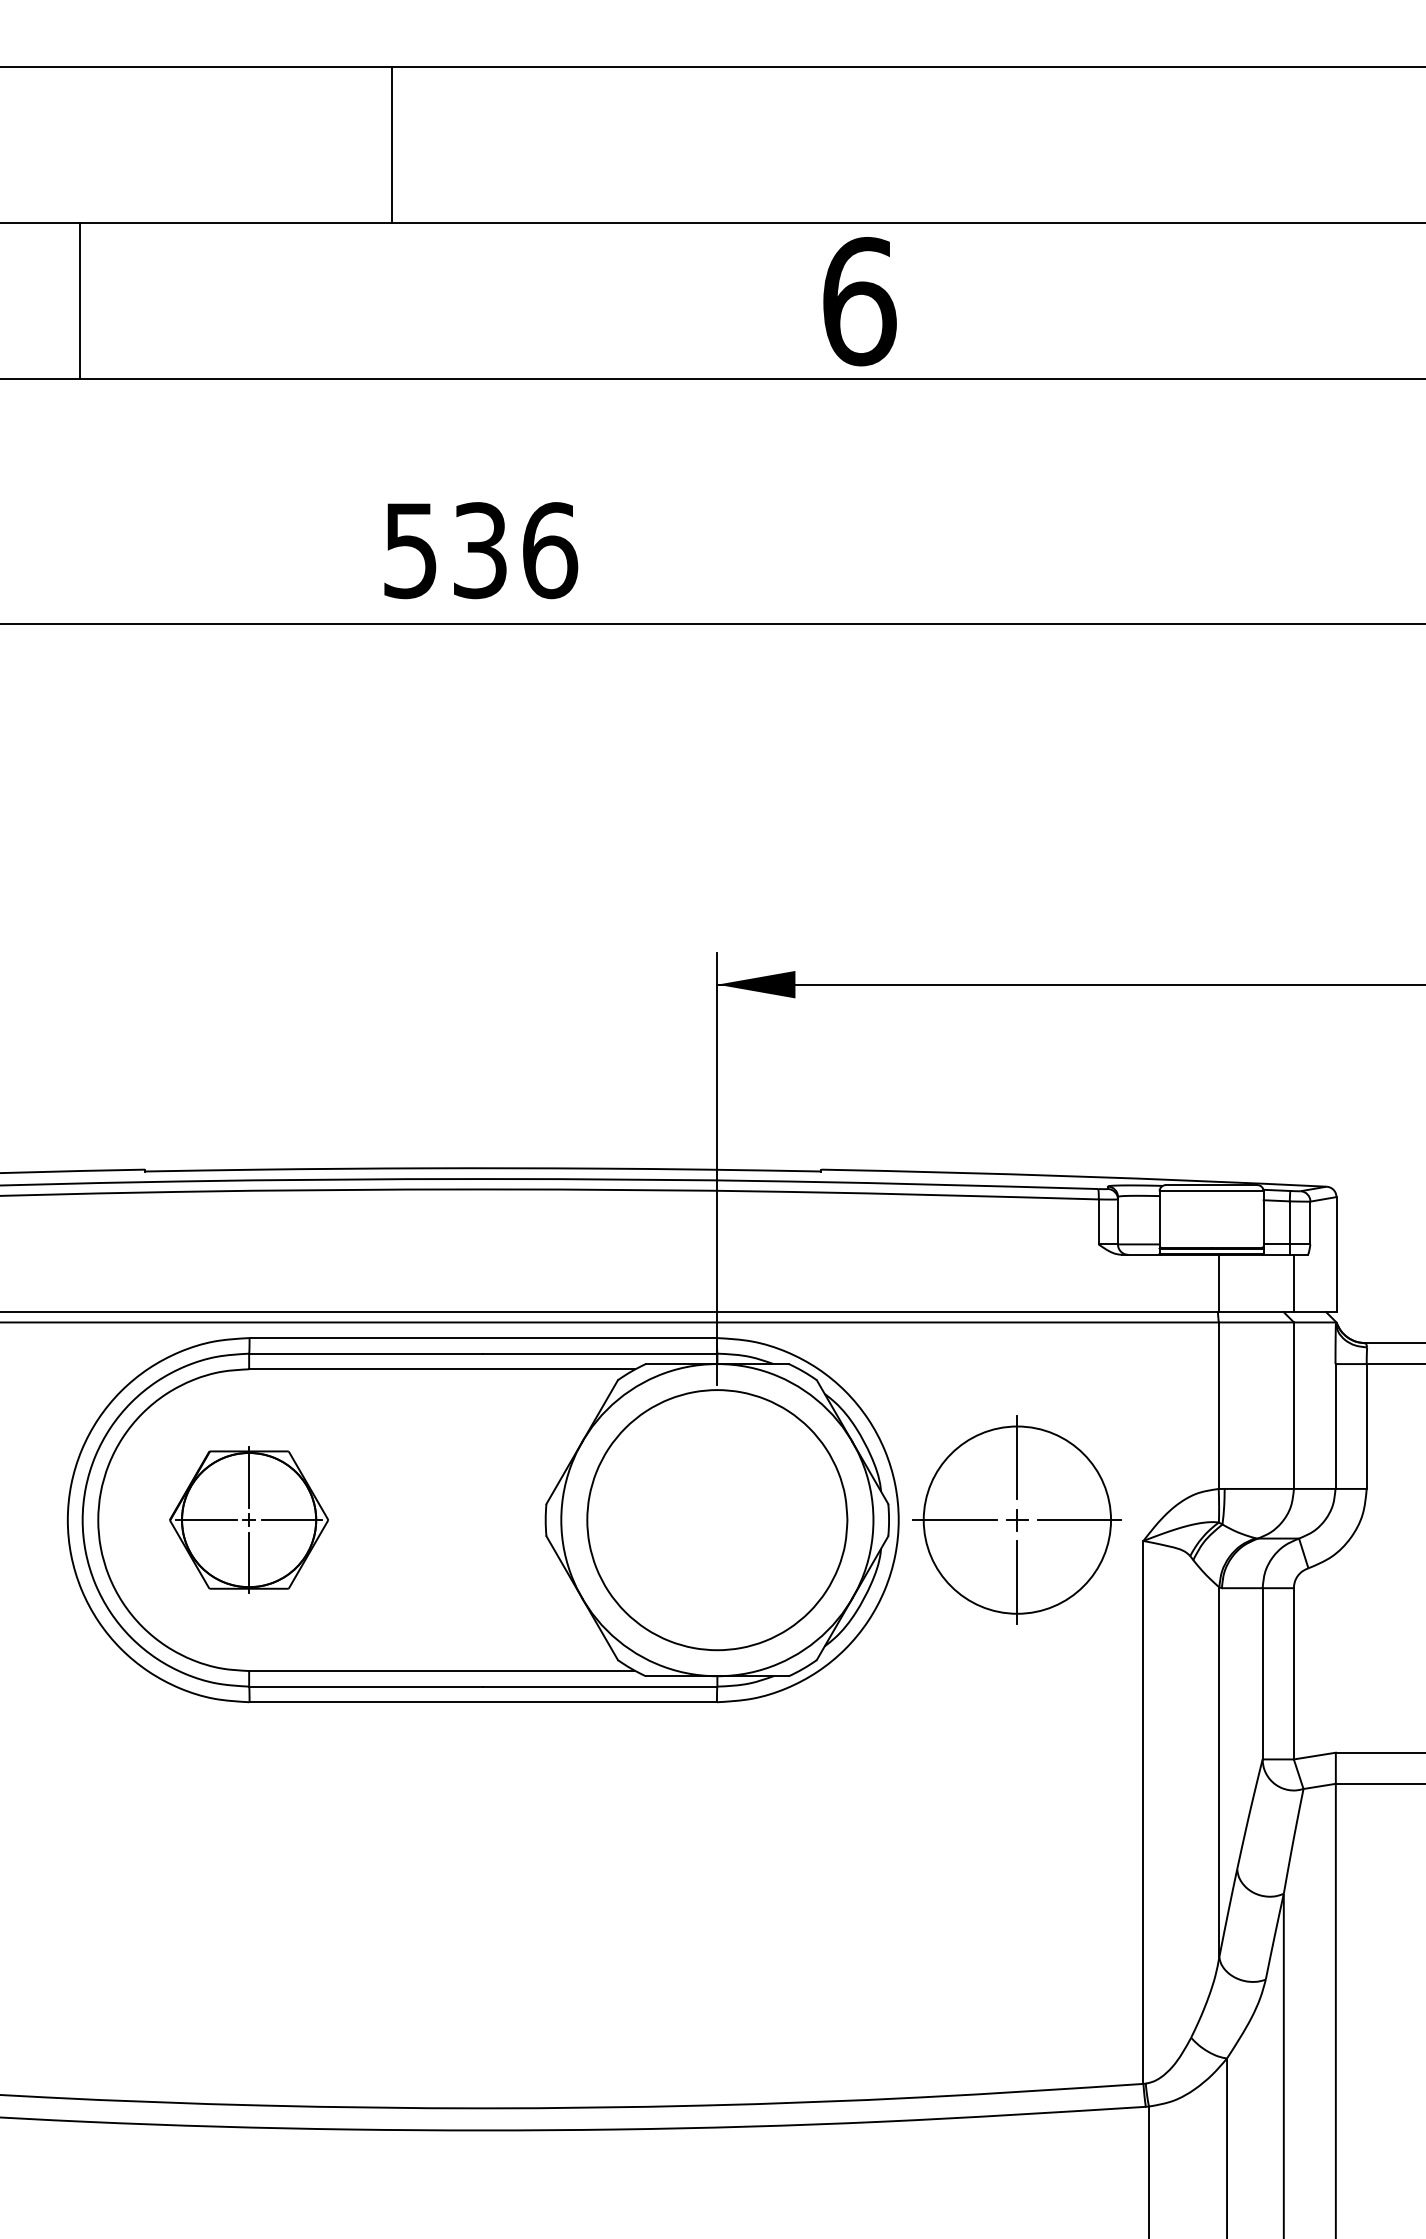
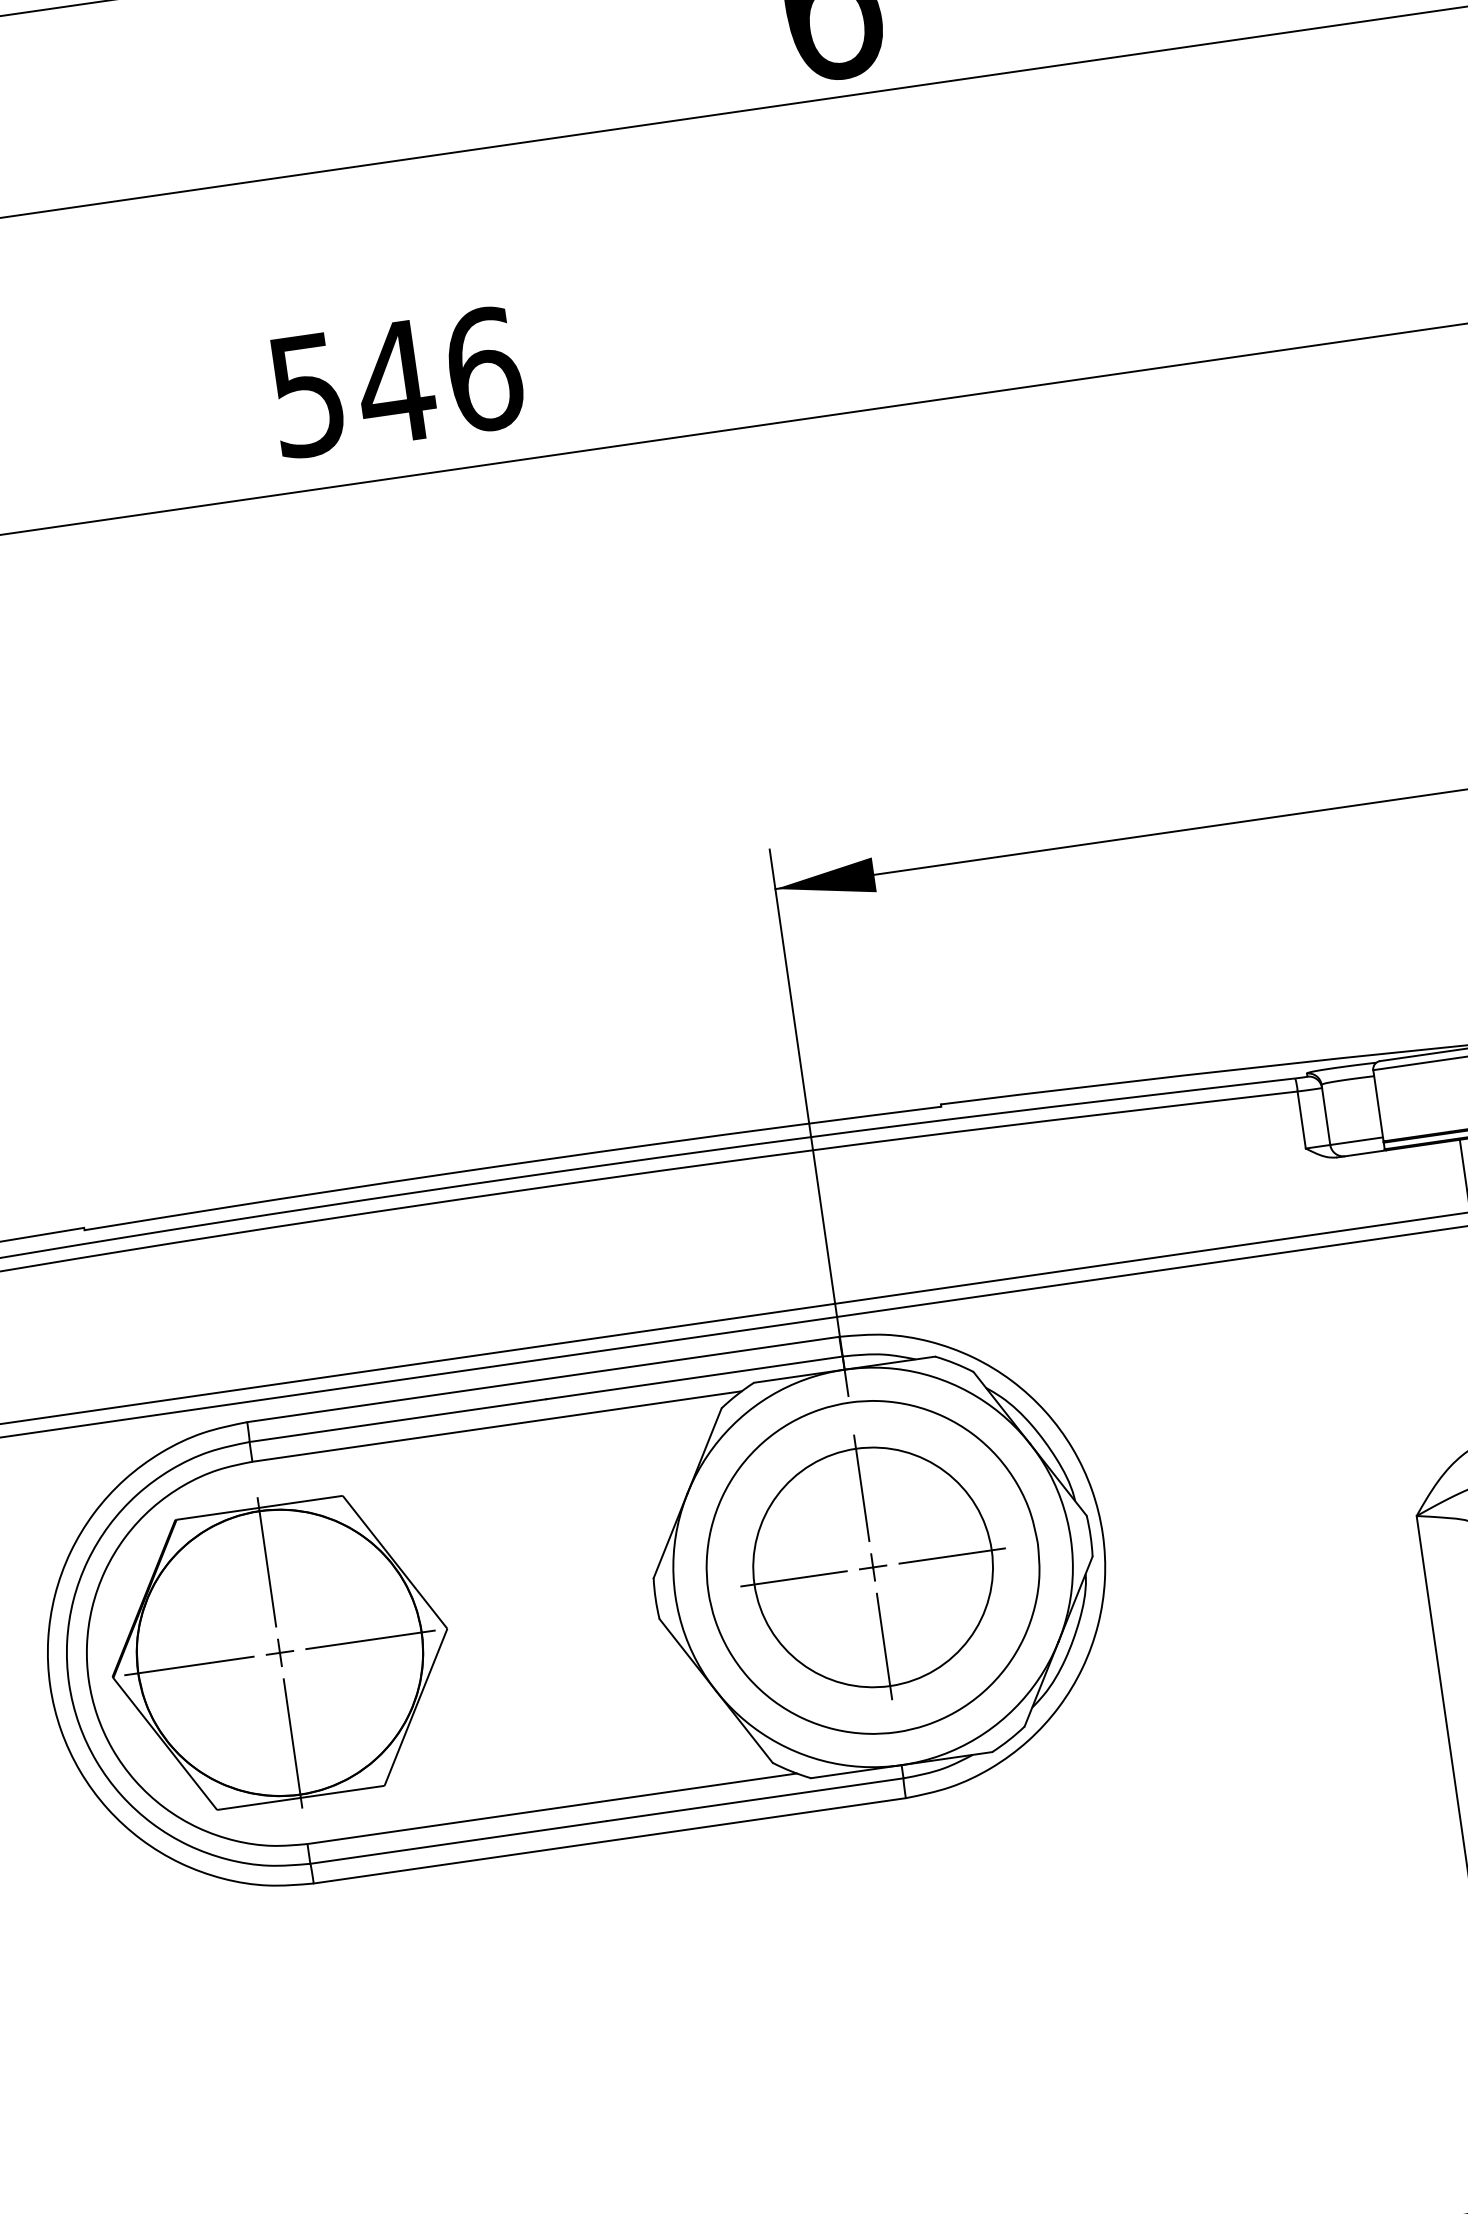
text: (480, 550) -> (396, 382), 536 -> 546
part: (248, 1519) -> (279, 1652), size x1.67
part: (1016, 1519) -> (871, 1566), moved

